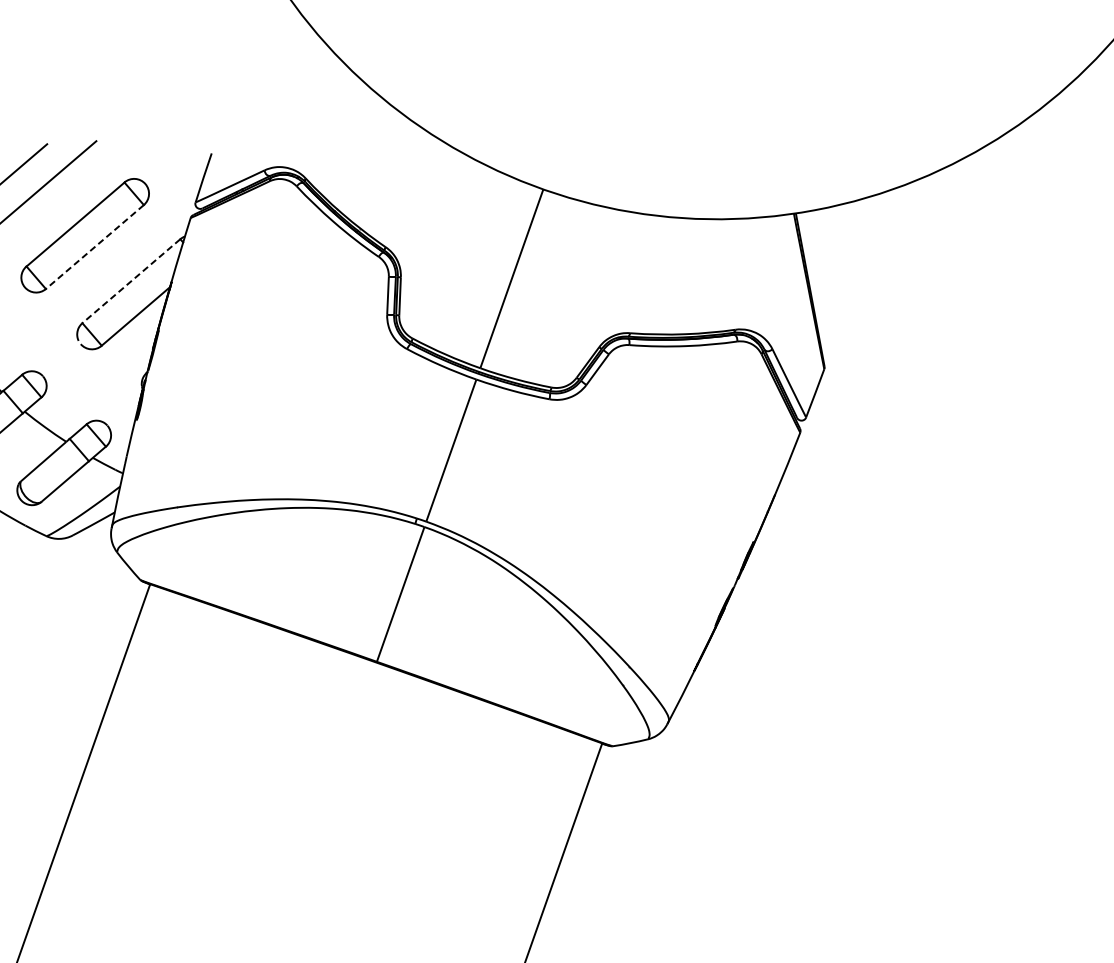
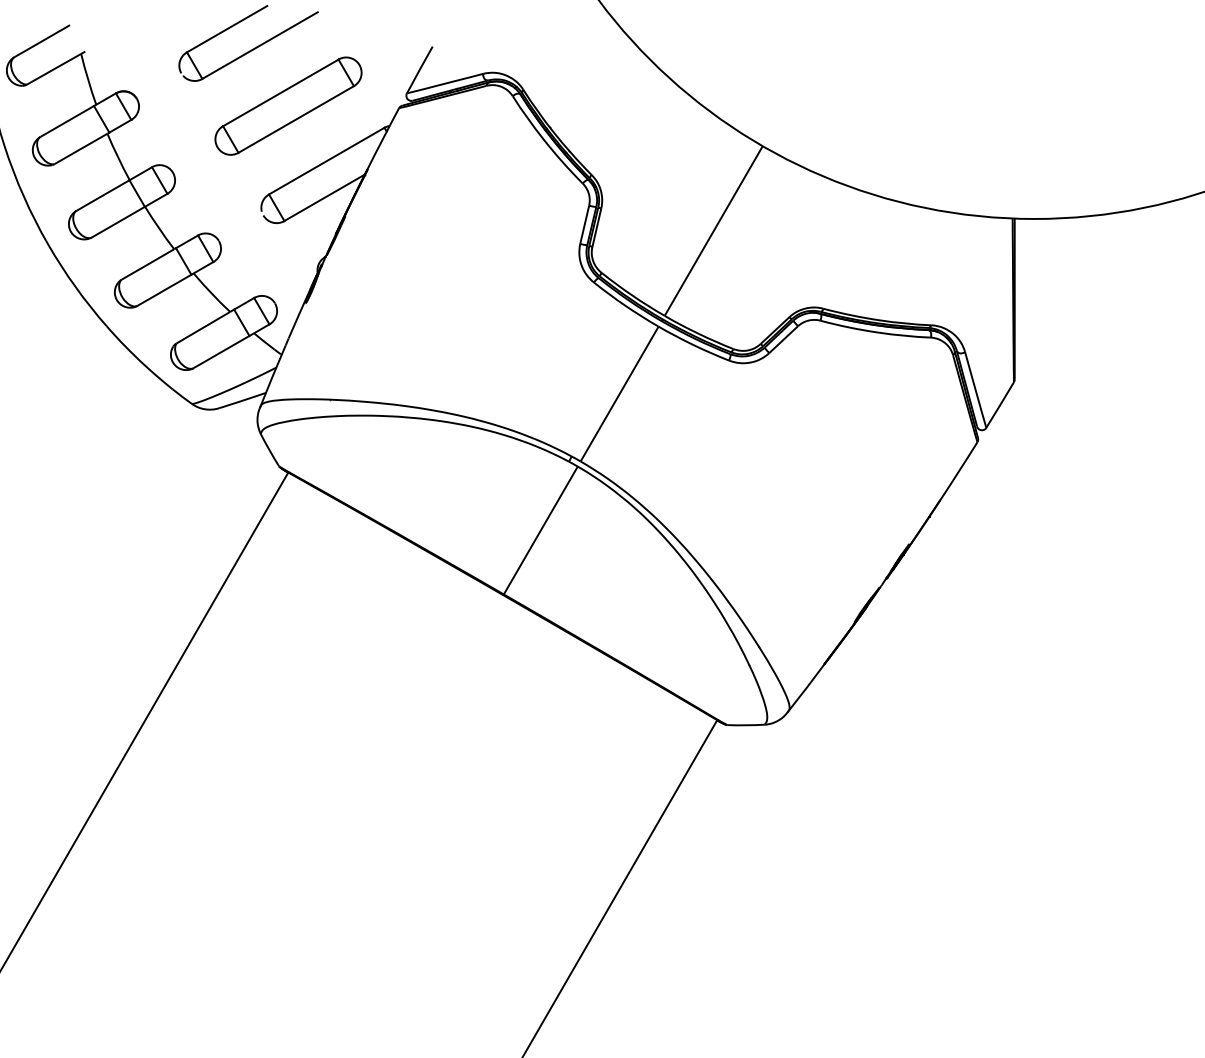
line: (95, 246) -> (296, 119), dashed -> solid
line: (131, 281) -> (326, 161), dashed -> solid

